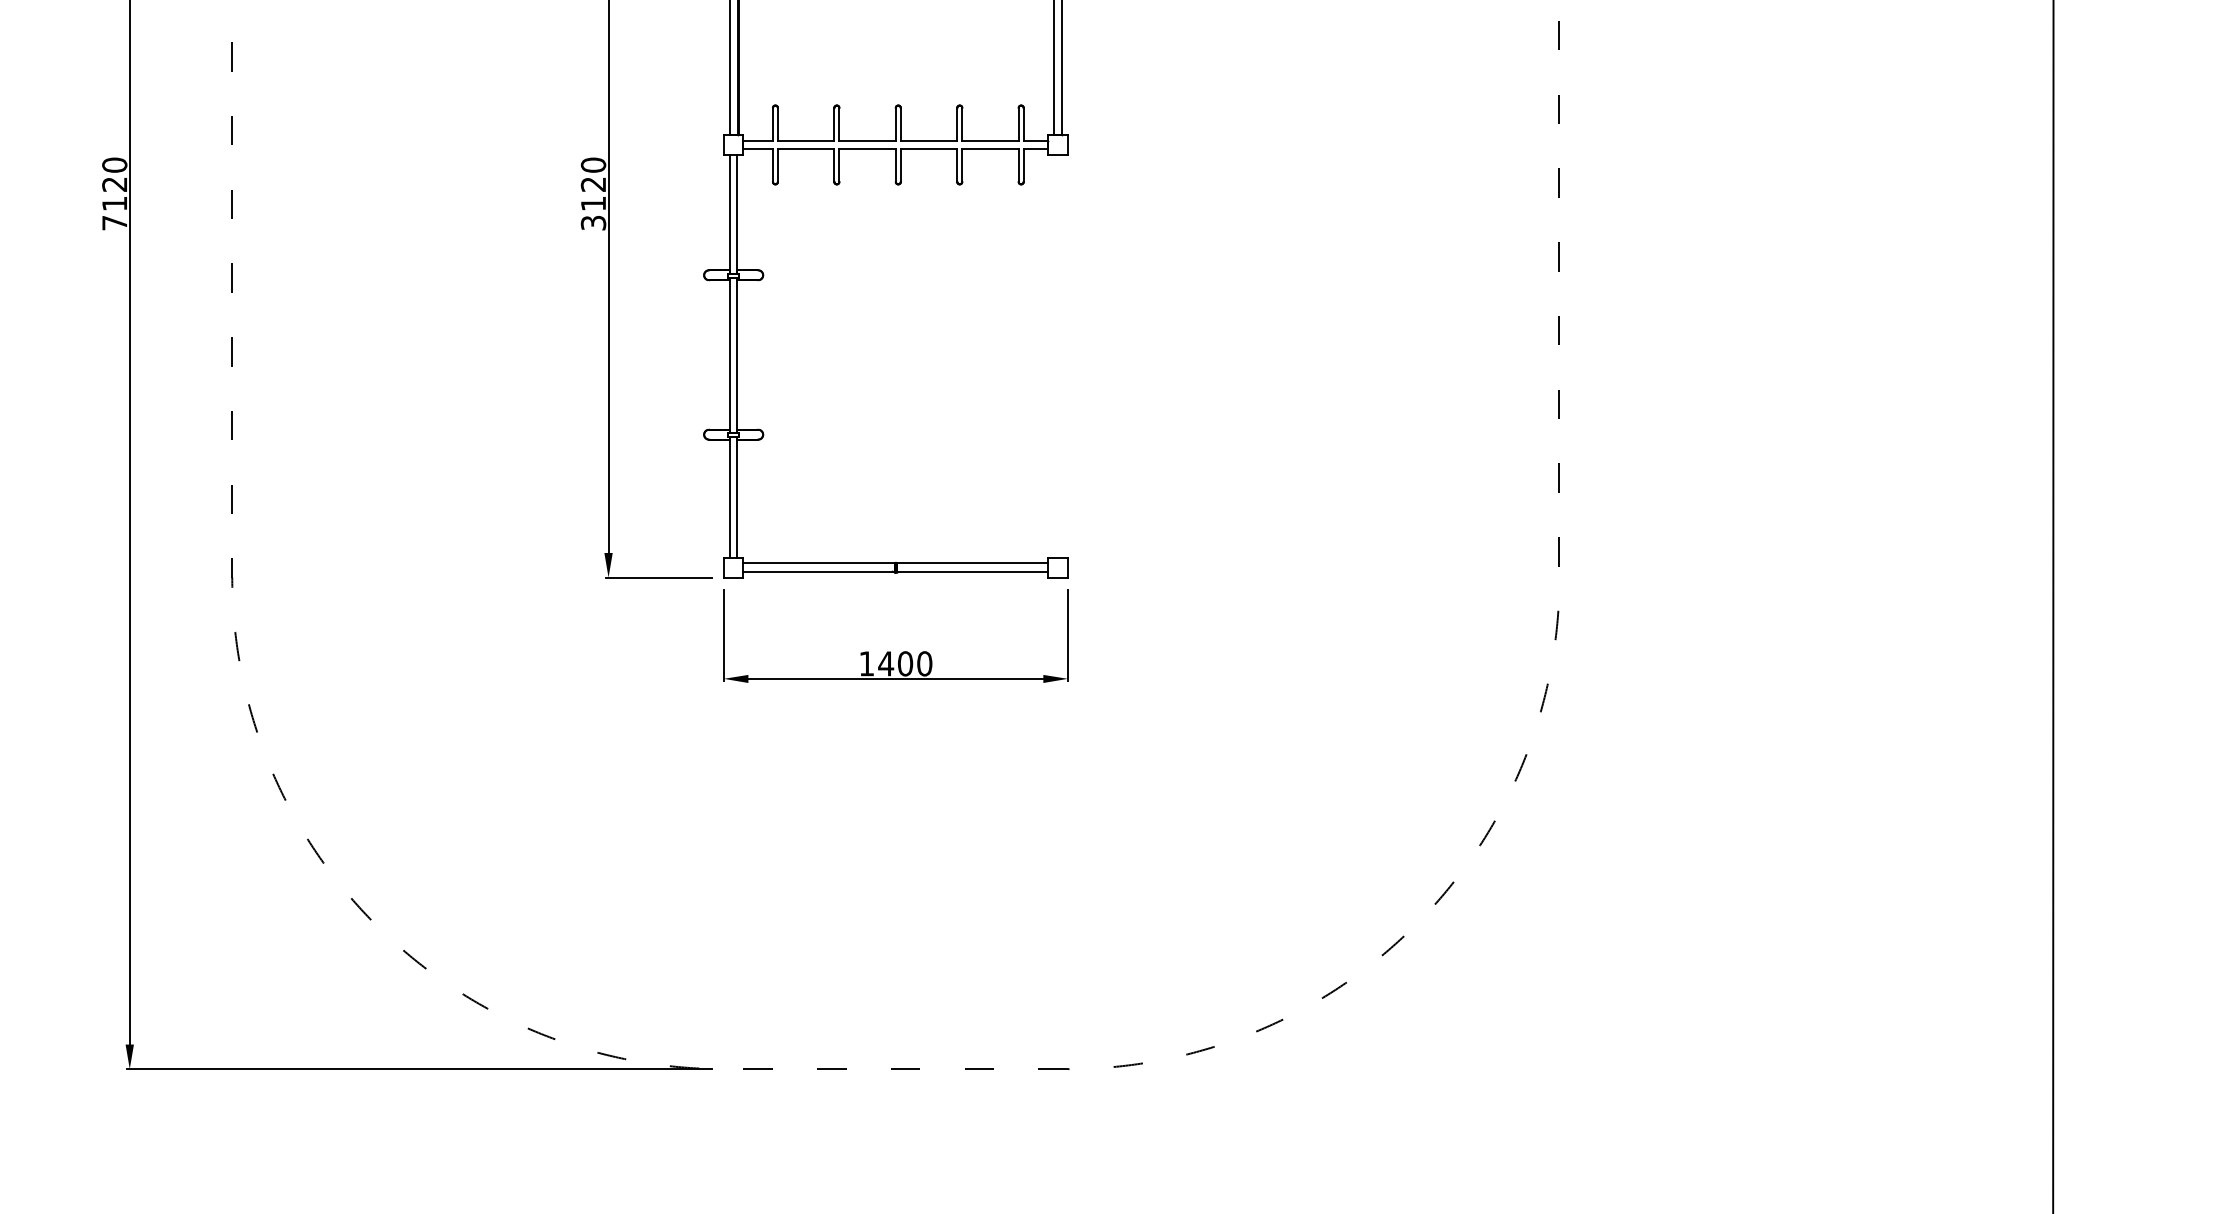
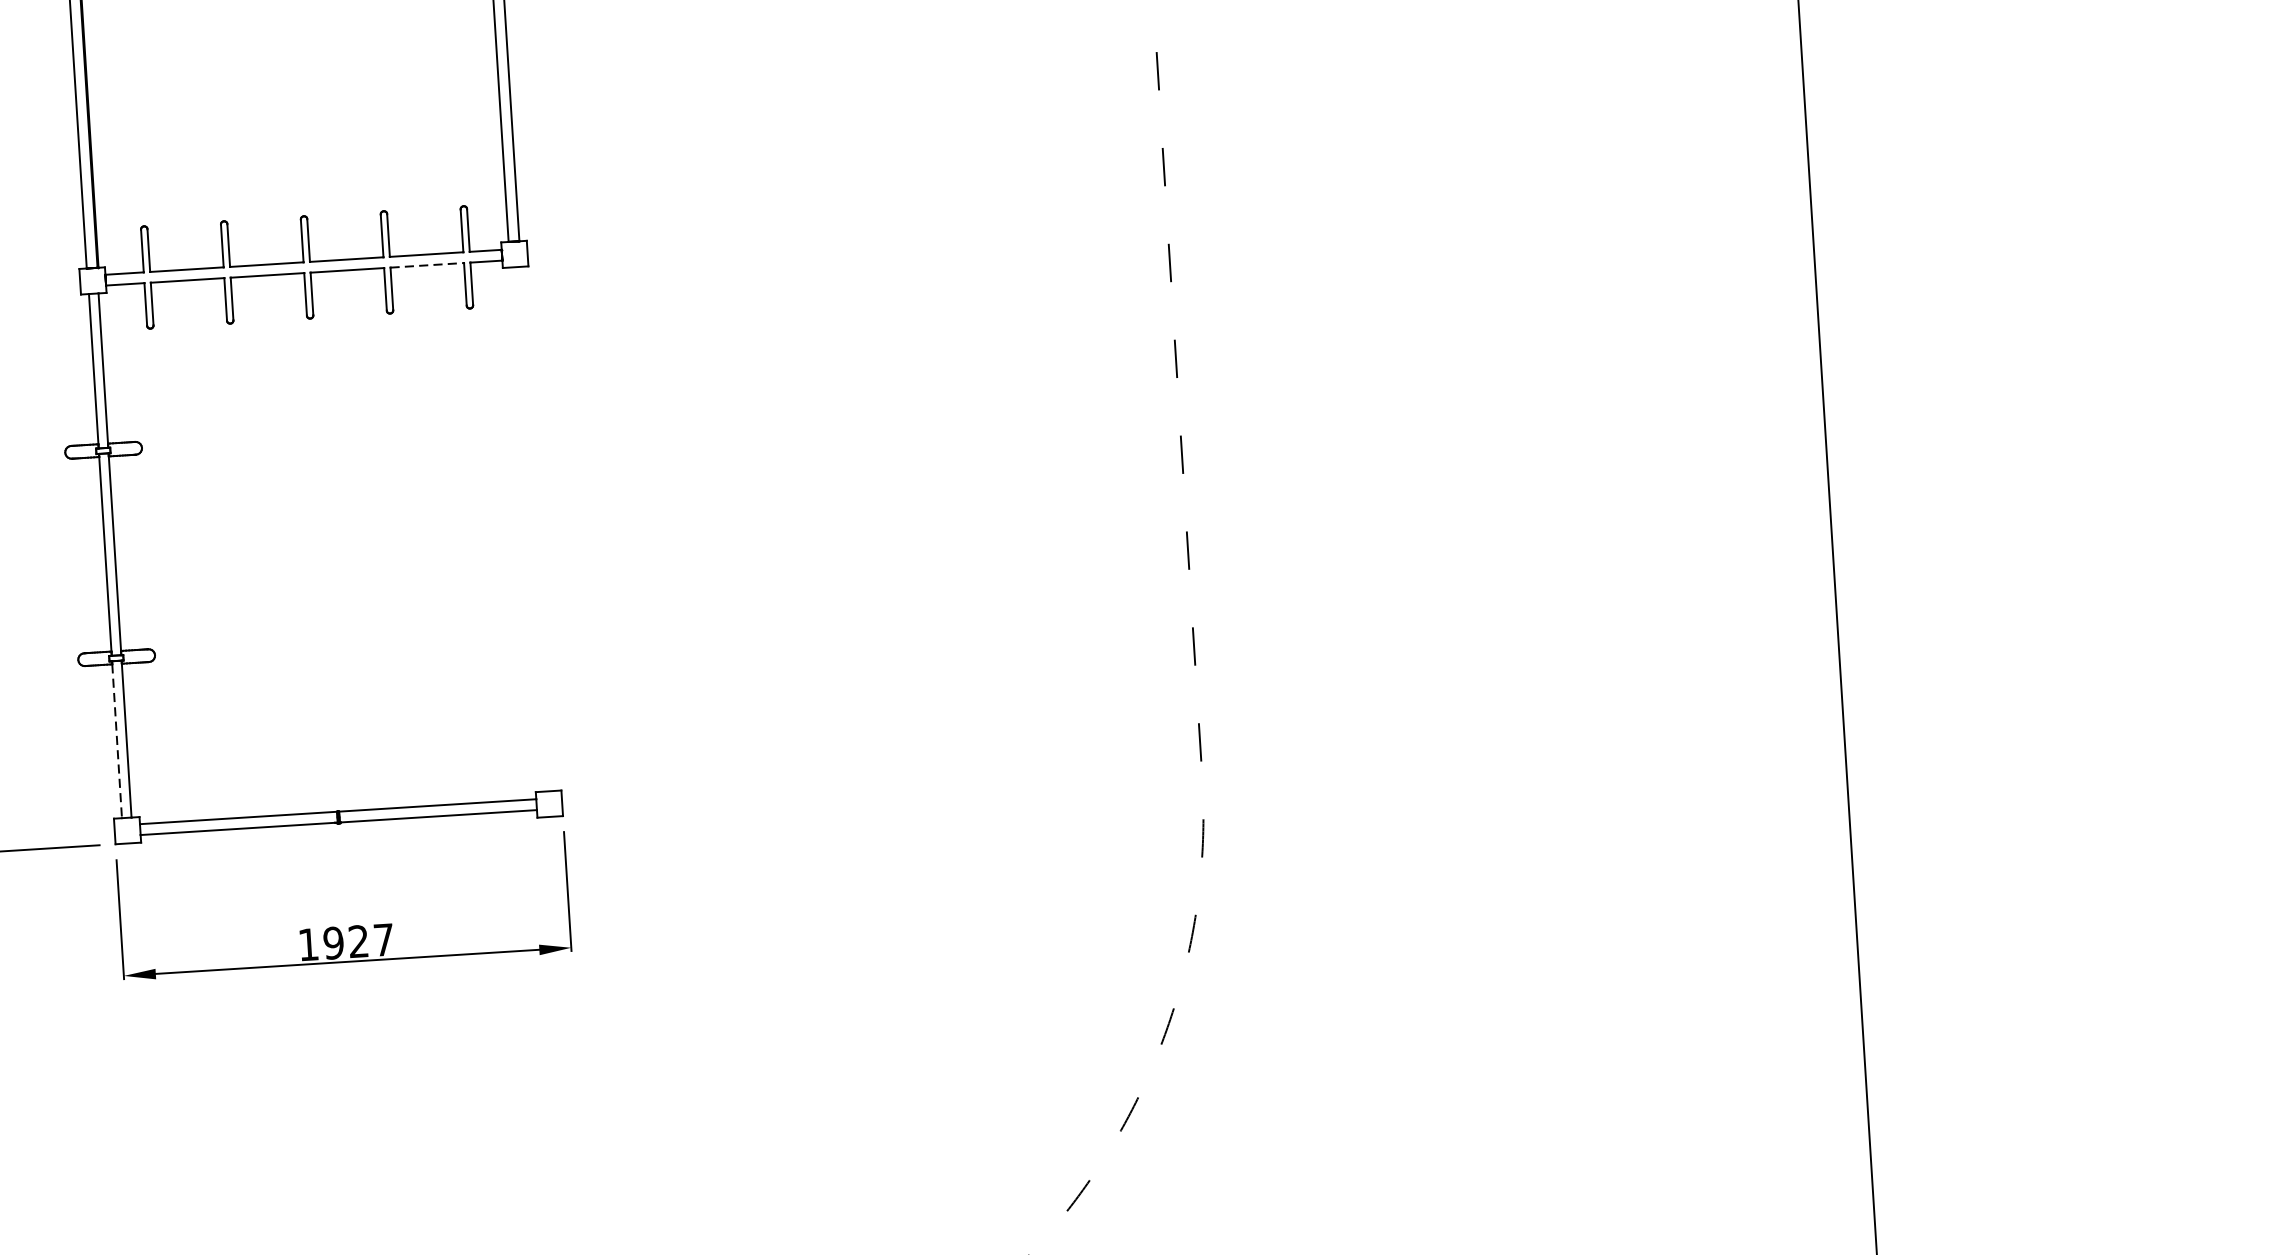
line: (991, 149) -> (428, 265), solid -> dashed
line: (729, 499) -> (116, 742), solid -> dashed
text: (905, 663) -> (358, 941), 1400 -> 1927

